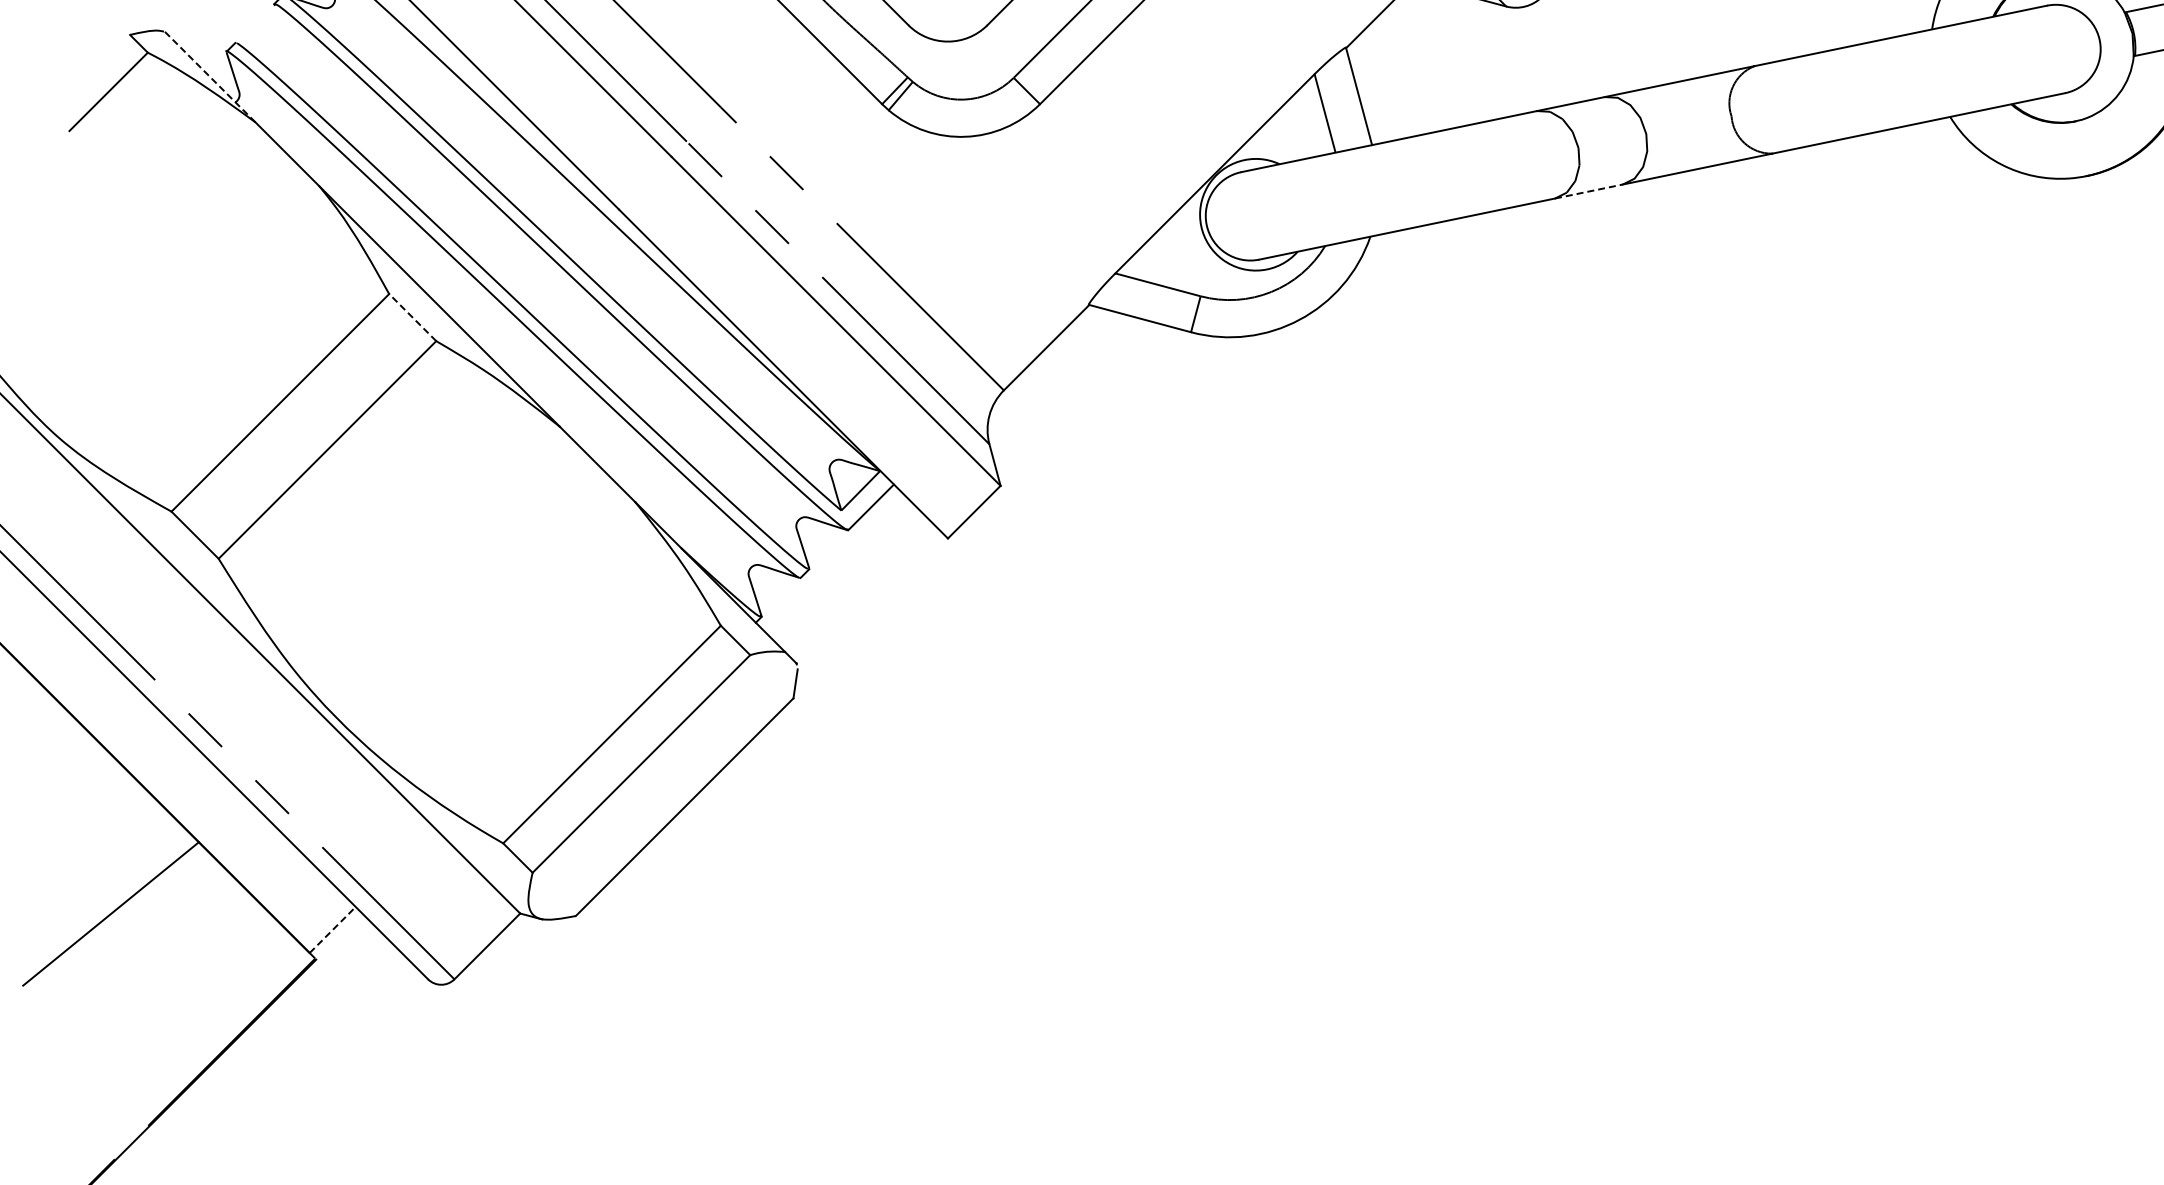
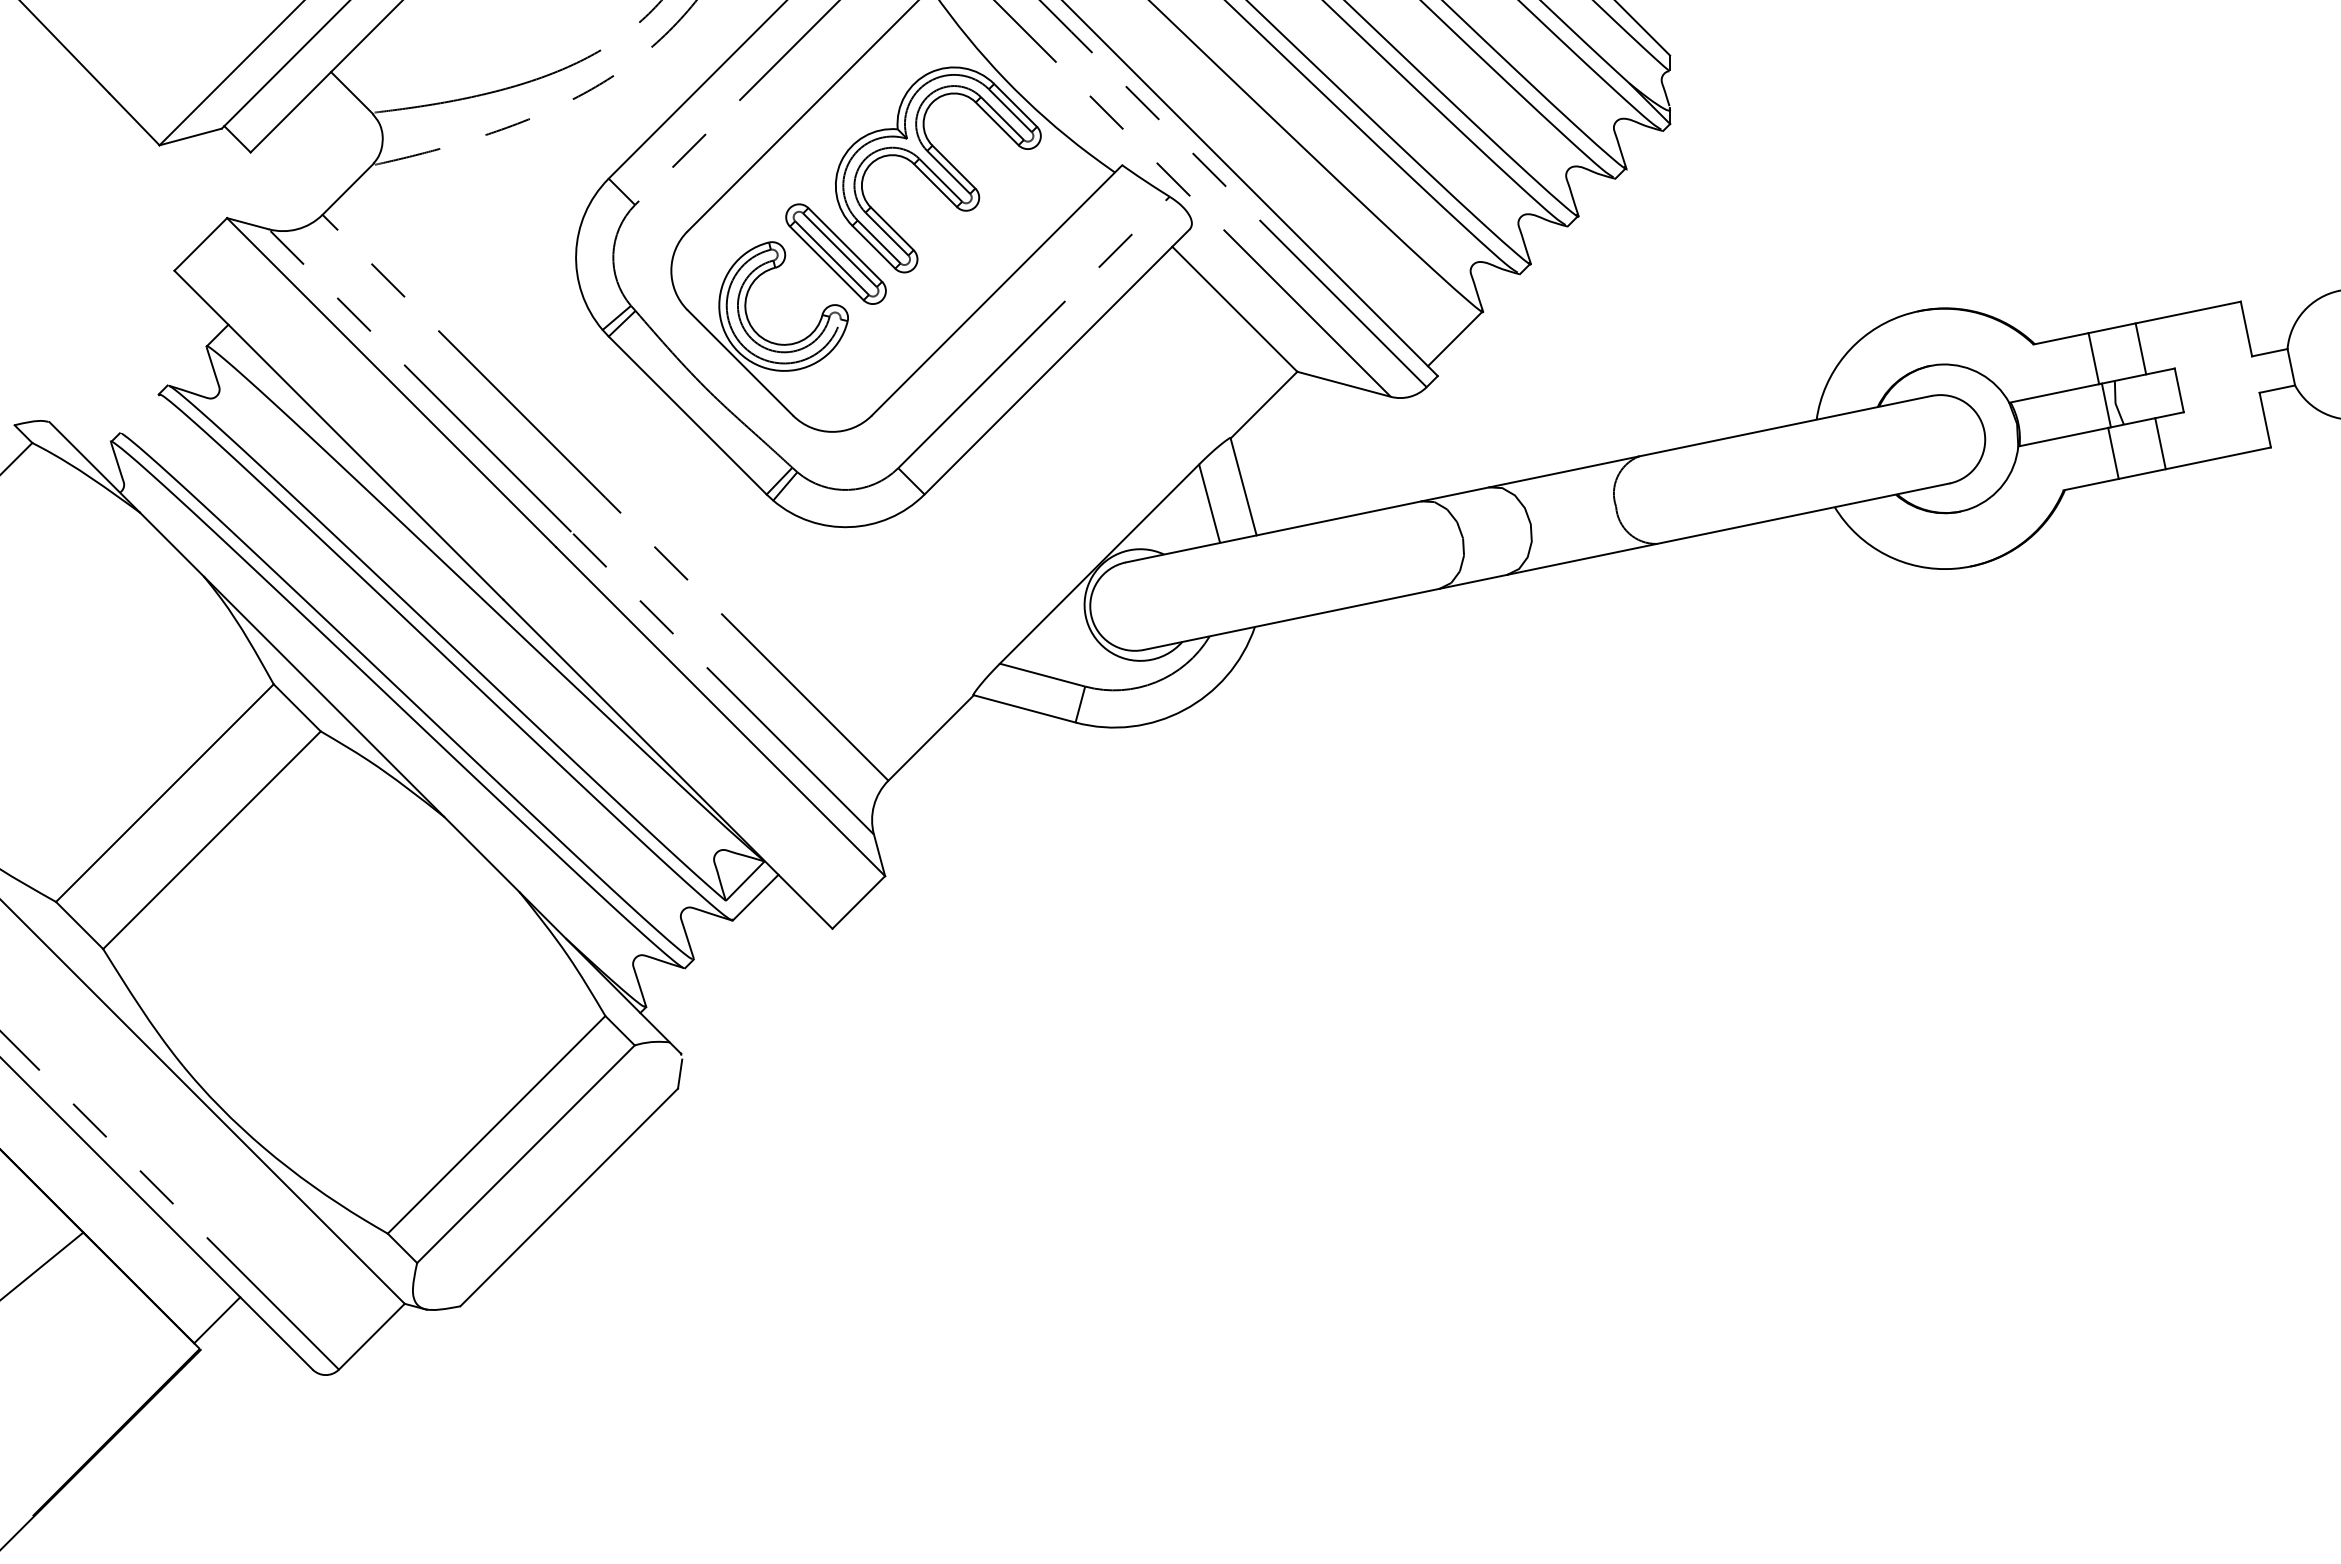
line: (209, 77) -> (94, 467), dashed -> solid
line: (1588, 191) -> (1473, 581), dashed -> solid
line: (411, 317) -> (296, 707), dashed -> solid
line: (332, 930) -> (217, 1320), dashed -> solid

